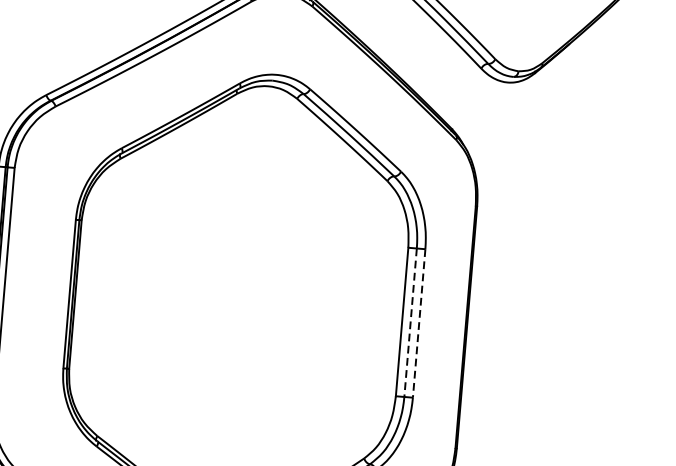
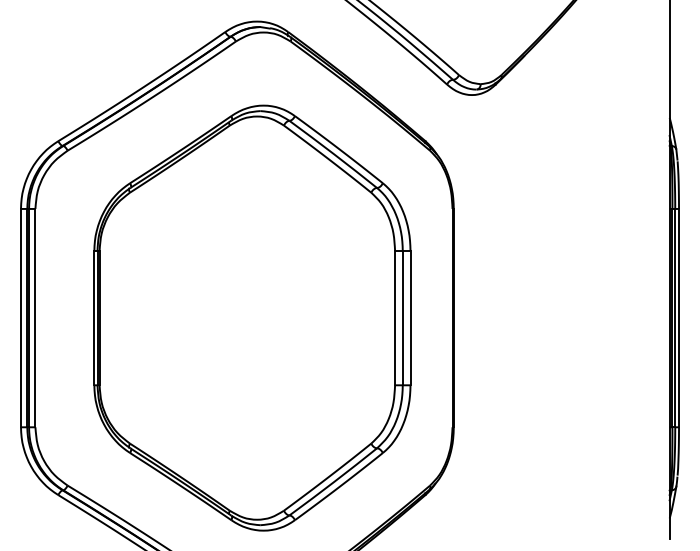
line: (410, 323) -> (402, 318), dashed -> solid
line: (419, 323) -> (410, 318), dashed -> solid

